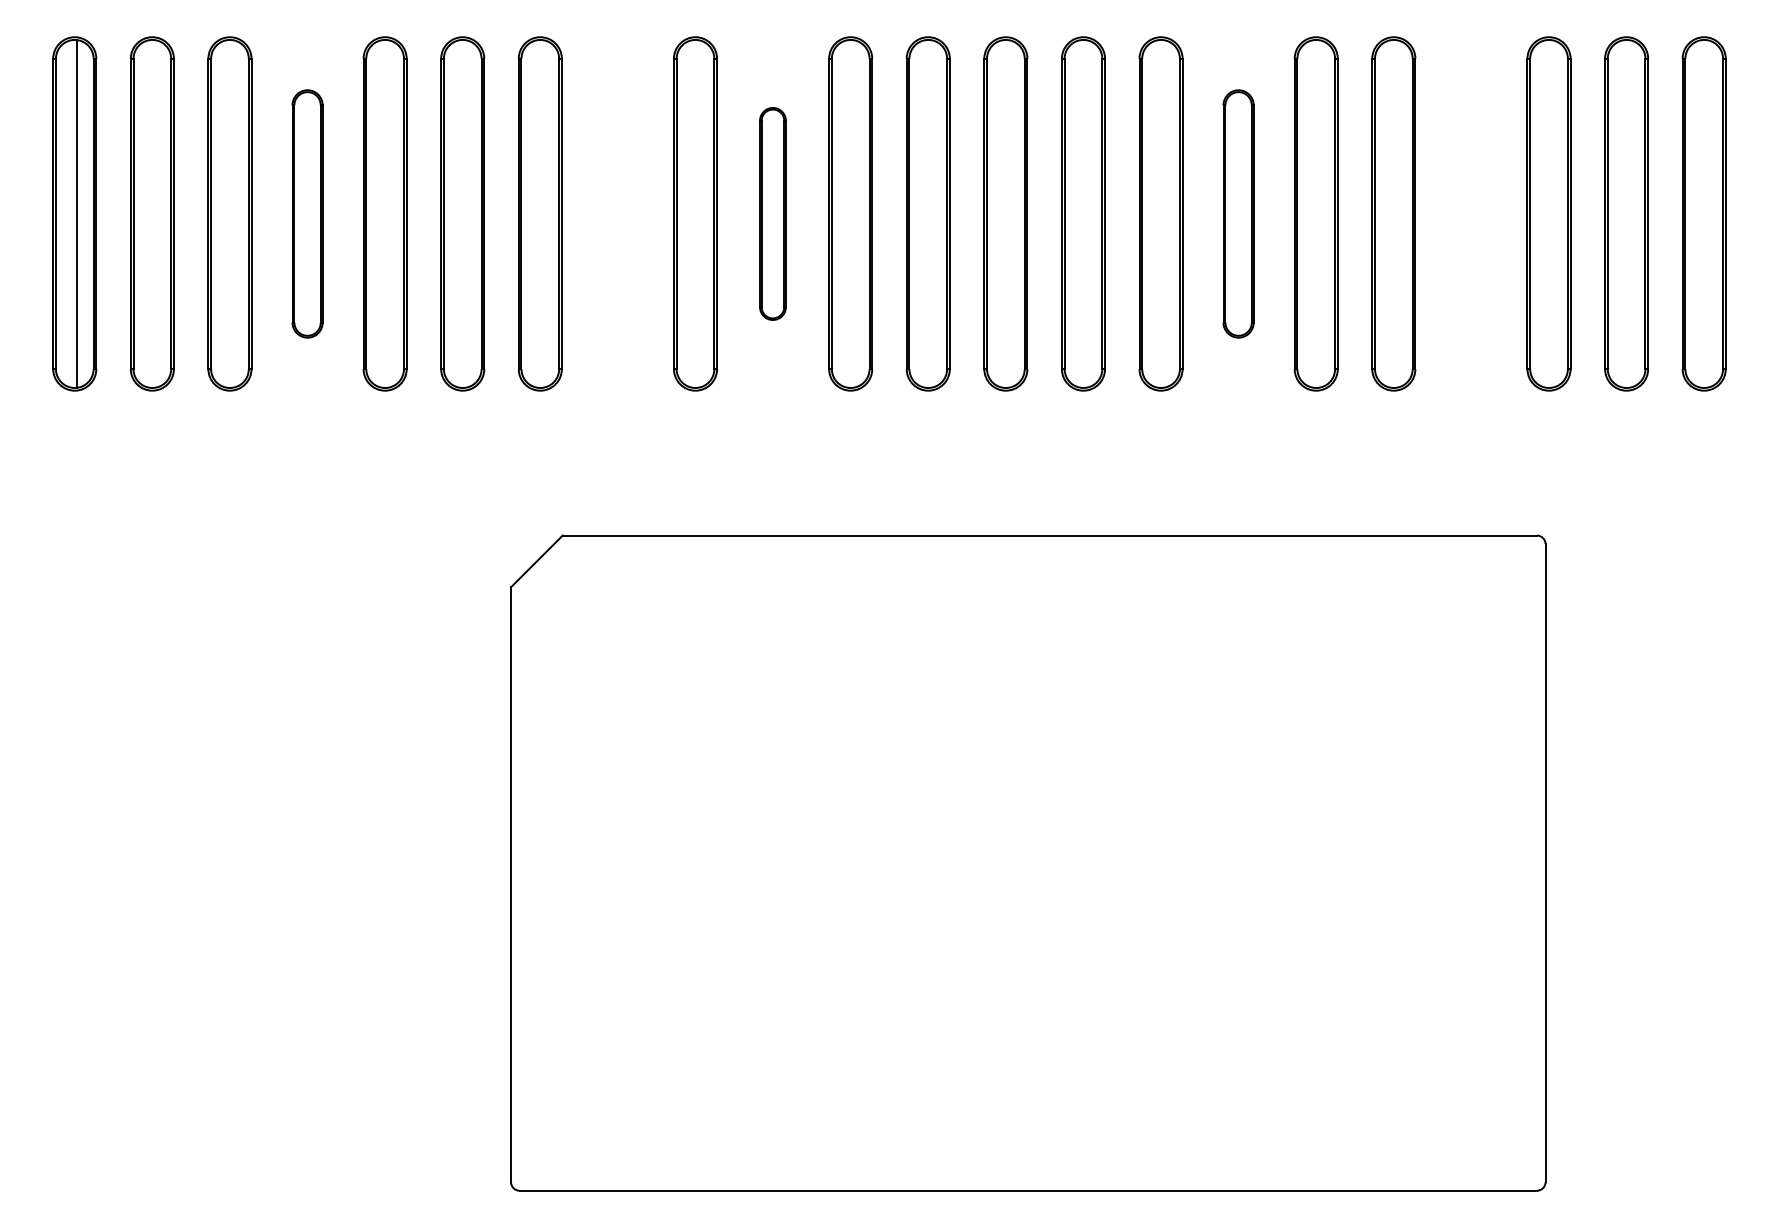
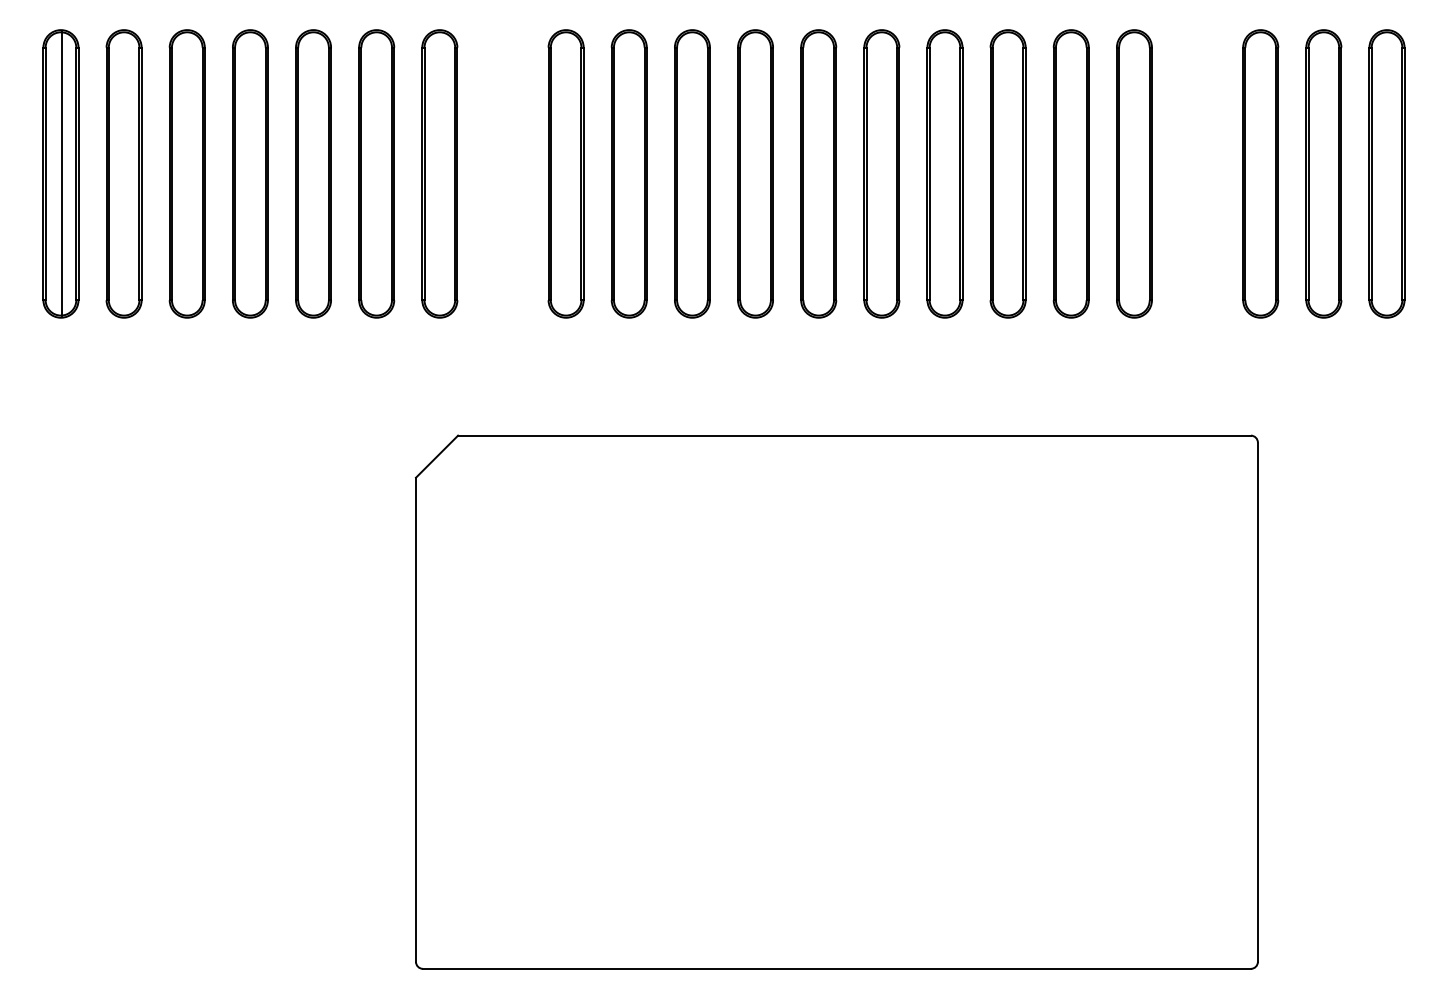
part: (307, 213) -> (250, 173), size x1.43
part: (772, 213) -> (628, 173), size x1.67
part: (1237, 213) -> (1007, 173), size x1.43

